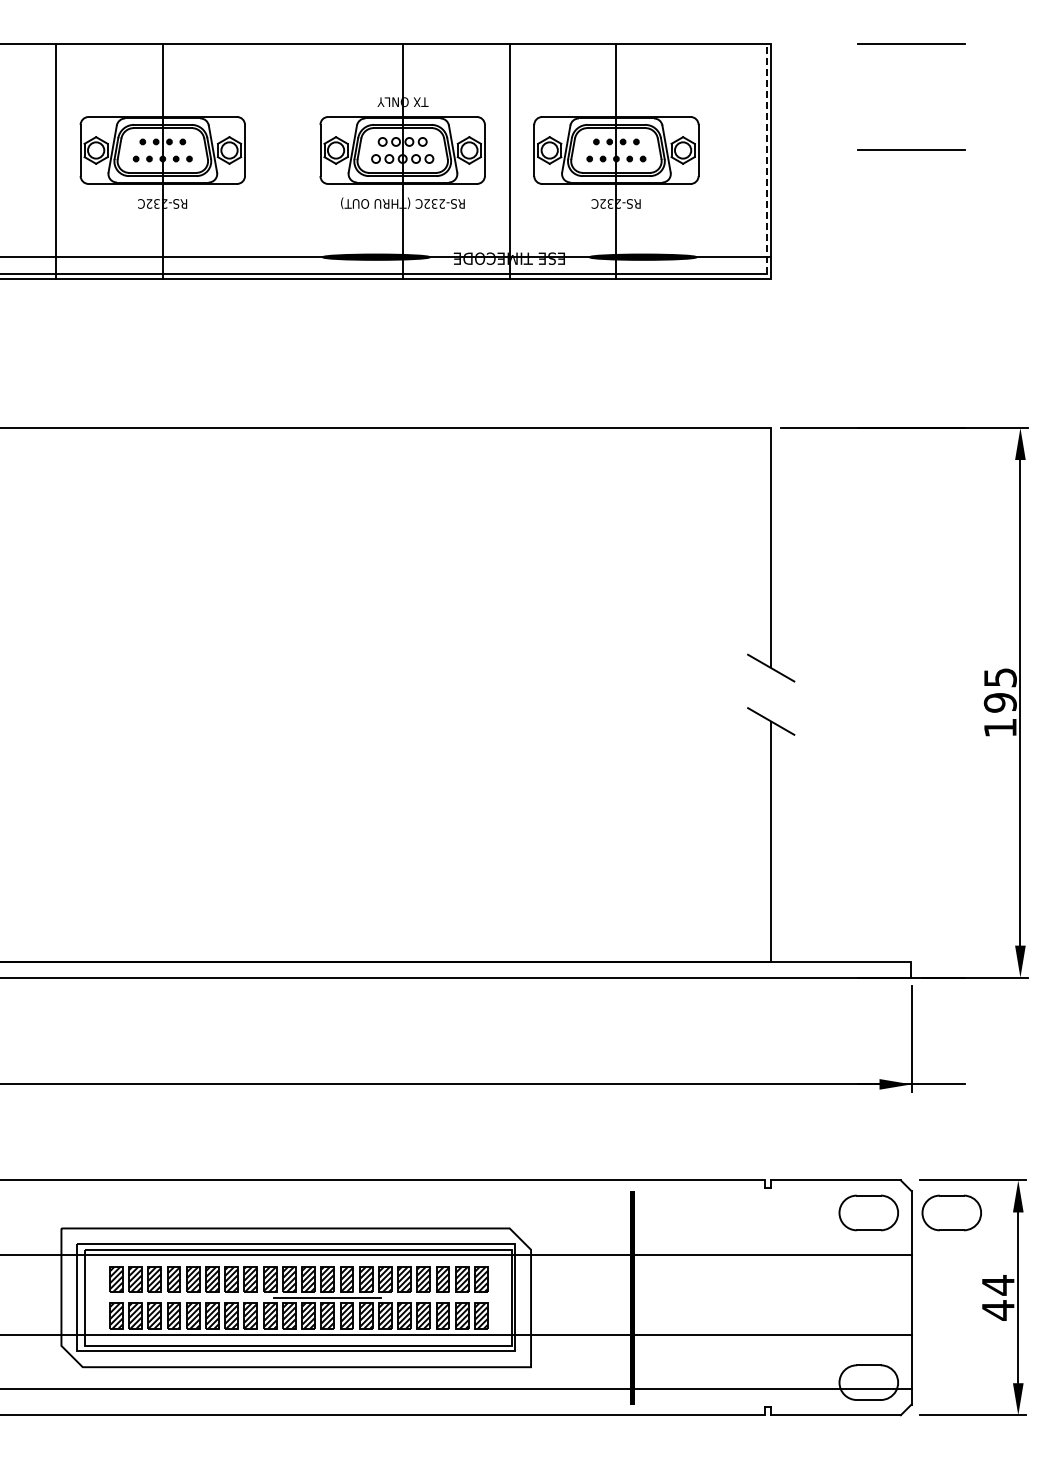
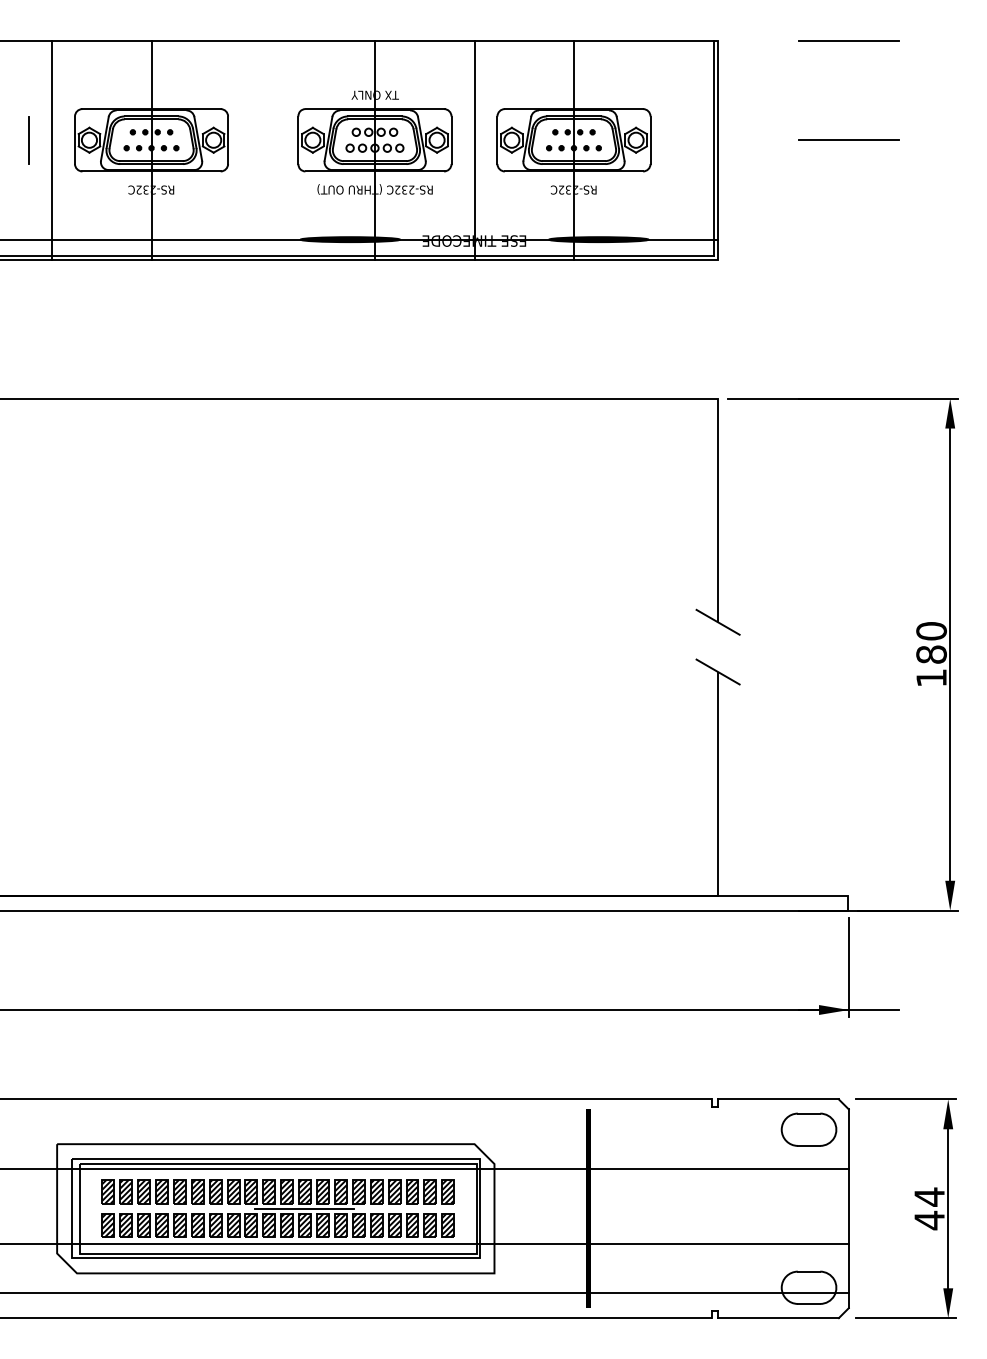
line: (31, 150) -> (29, 140), added
line: (766, 158) -> (713, 147), dashed -> solid
text: (999, 689) -> (930, 642), 195 -> 180
part: (951, 1212) -> (886, 1129), removed

